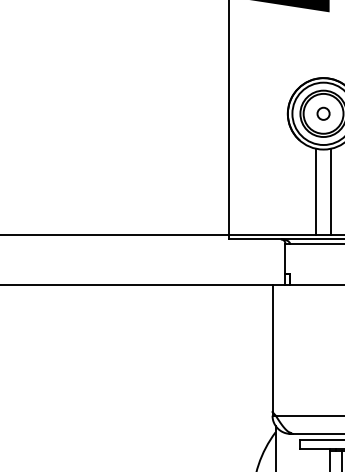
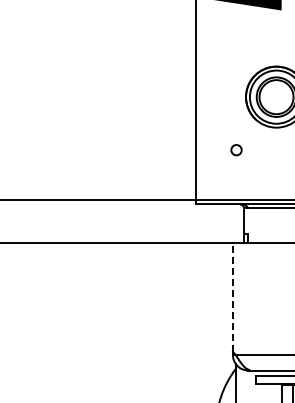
circle: (323, 114) -> (236, 150), moved
line: (316, 191) -> (270, 163), removed
line: (331, 191) -> (283, 163), removed
line: (272, 348) -> (232, 297), solid -> dashed

